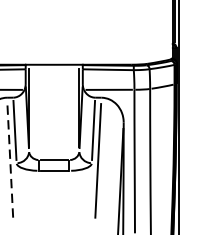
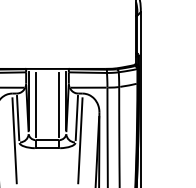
line: (39, 112) -> (36, 104), added
line: (68, 112) -> (58, 104), added
line: (10, 160) -> (14, 140), dashed -> solid

